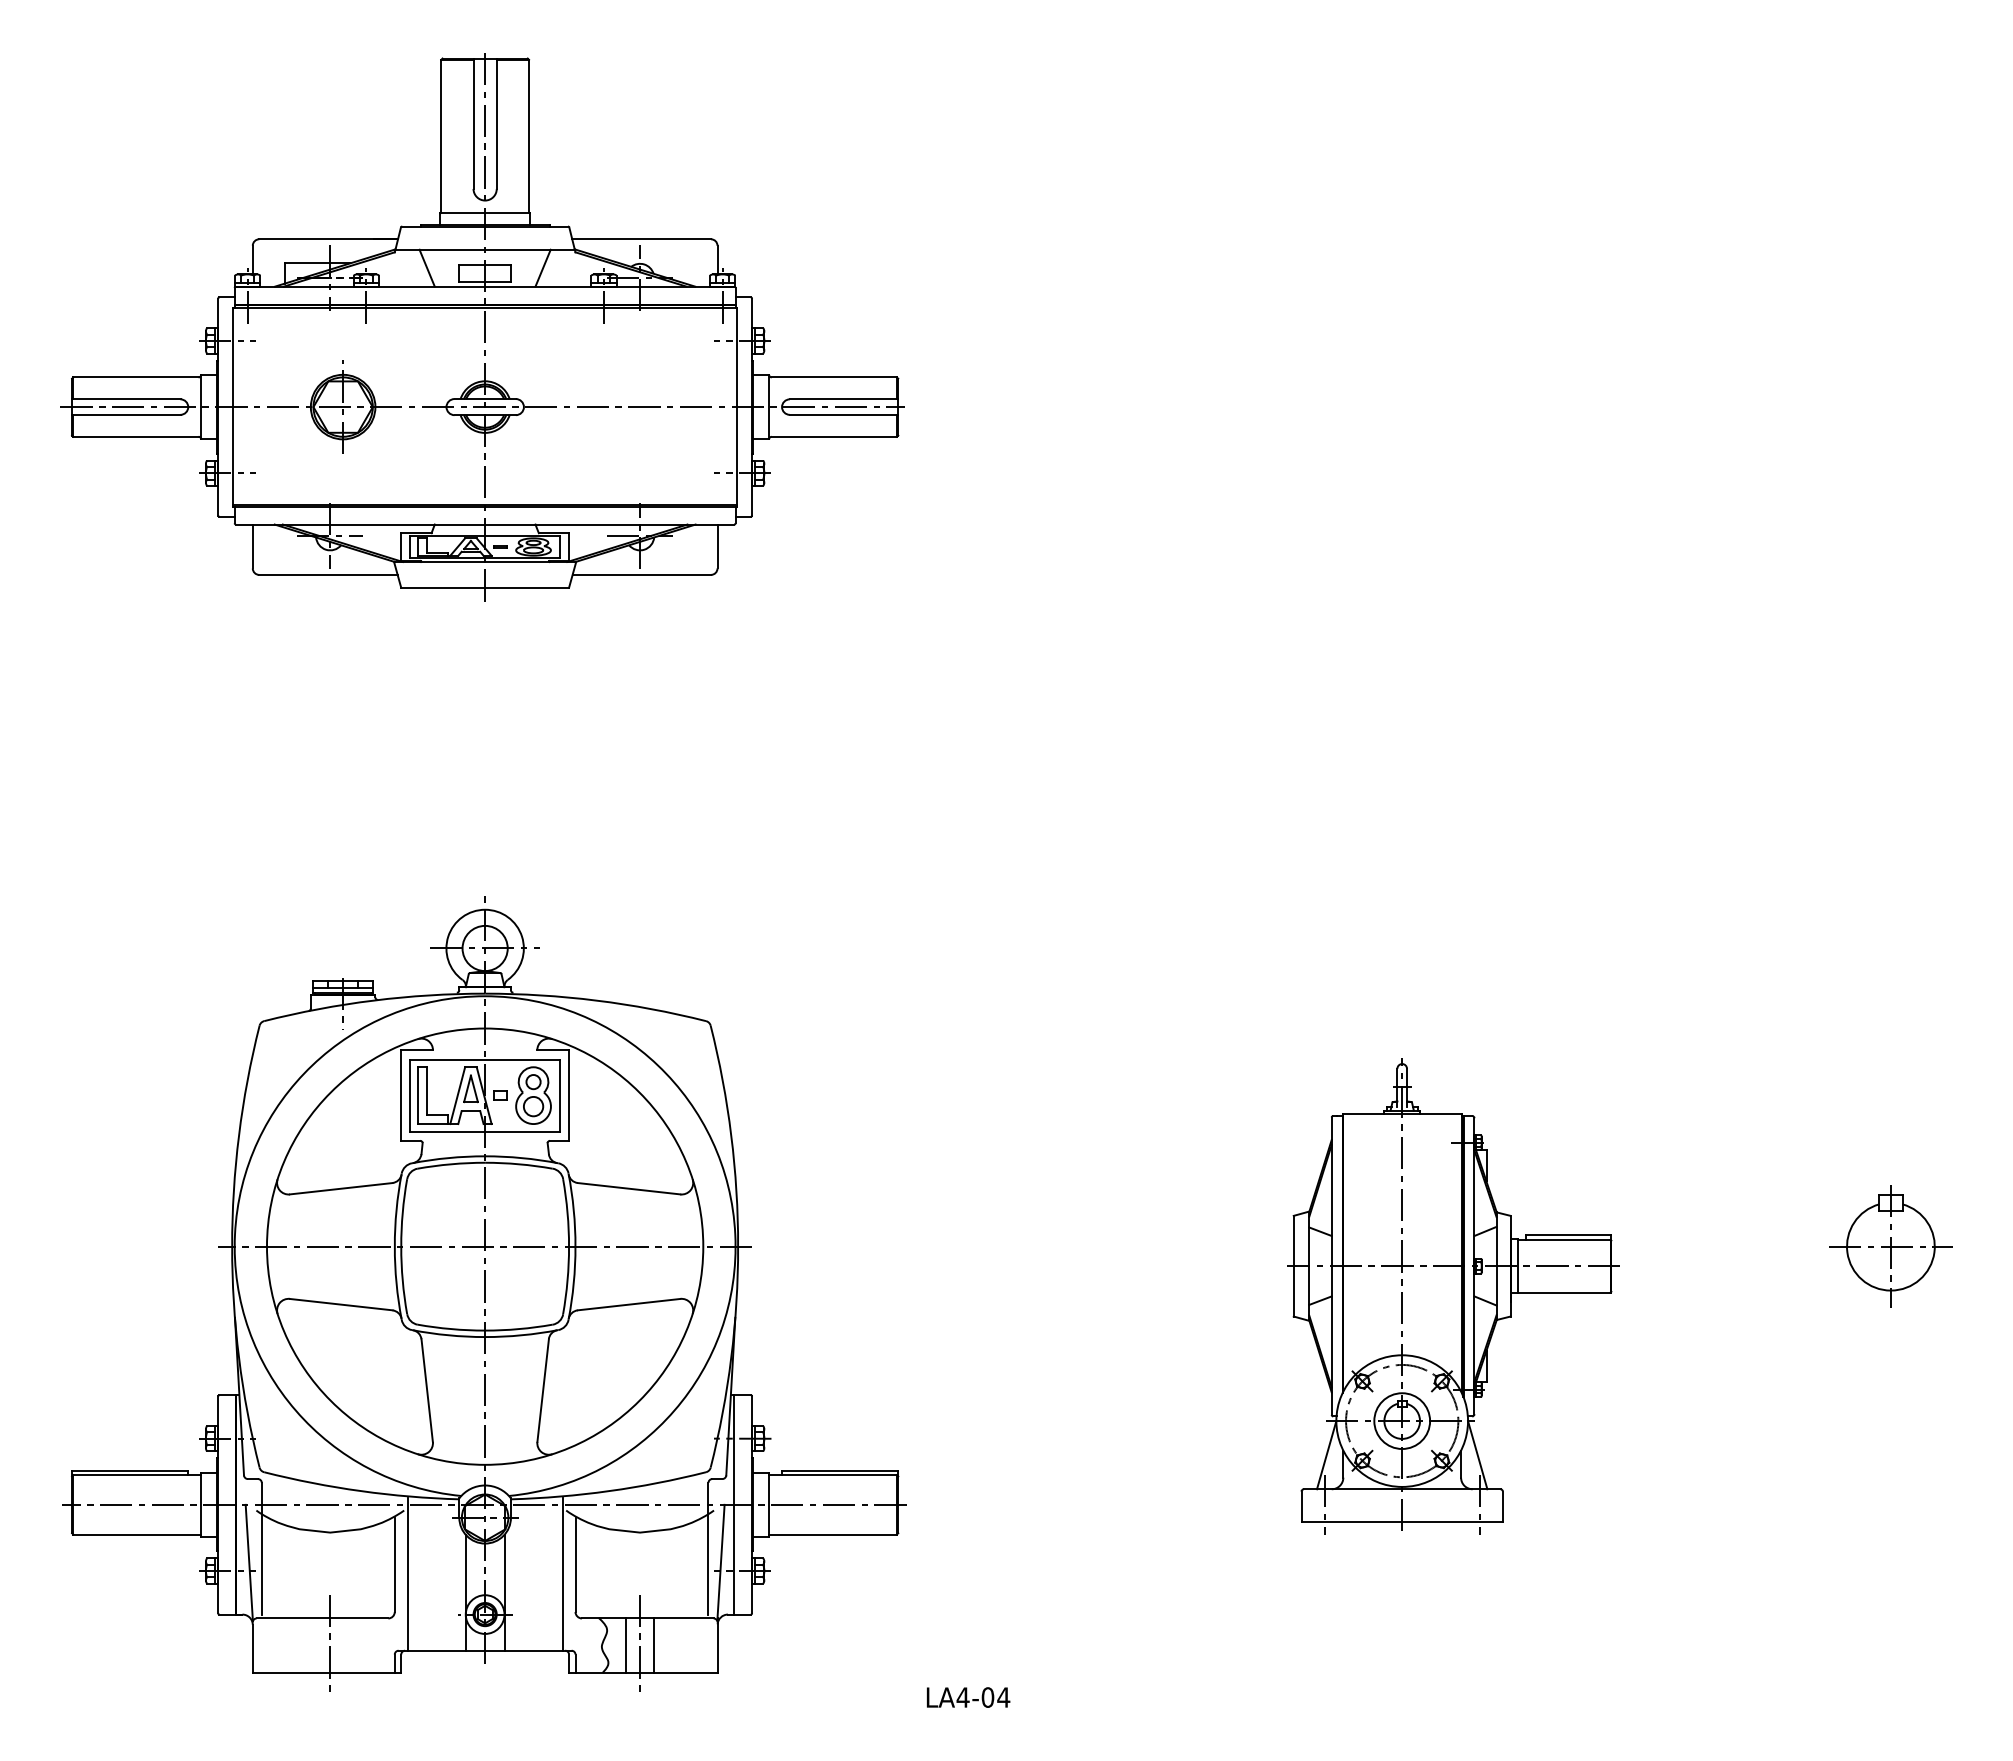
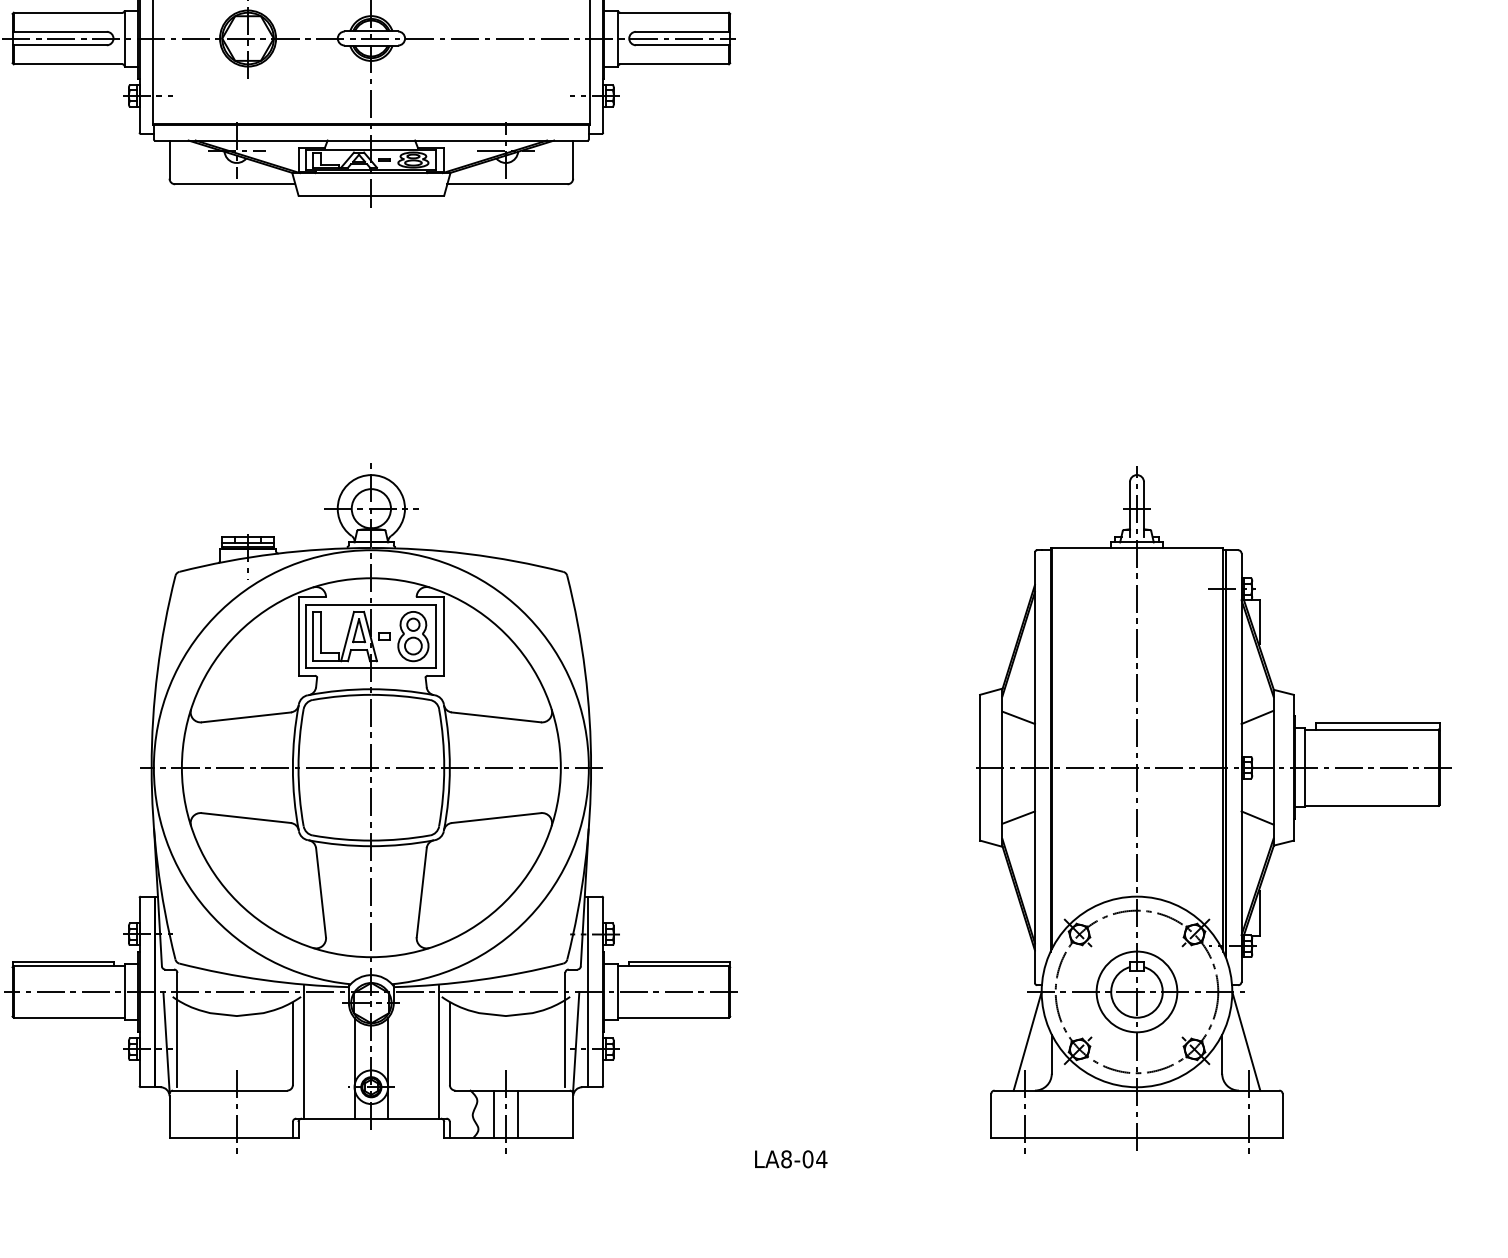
part: (1455, 1295) -> (1214, 810), size x1.67
text: (962, 1697) -> (785, 1159), LA4-04 -> LA8-04

